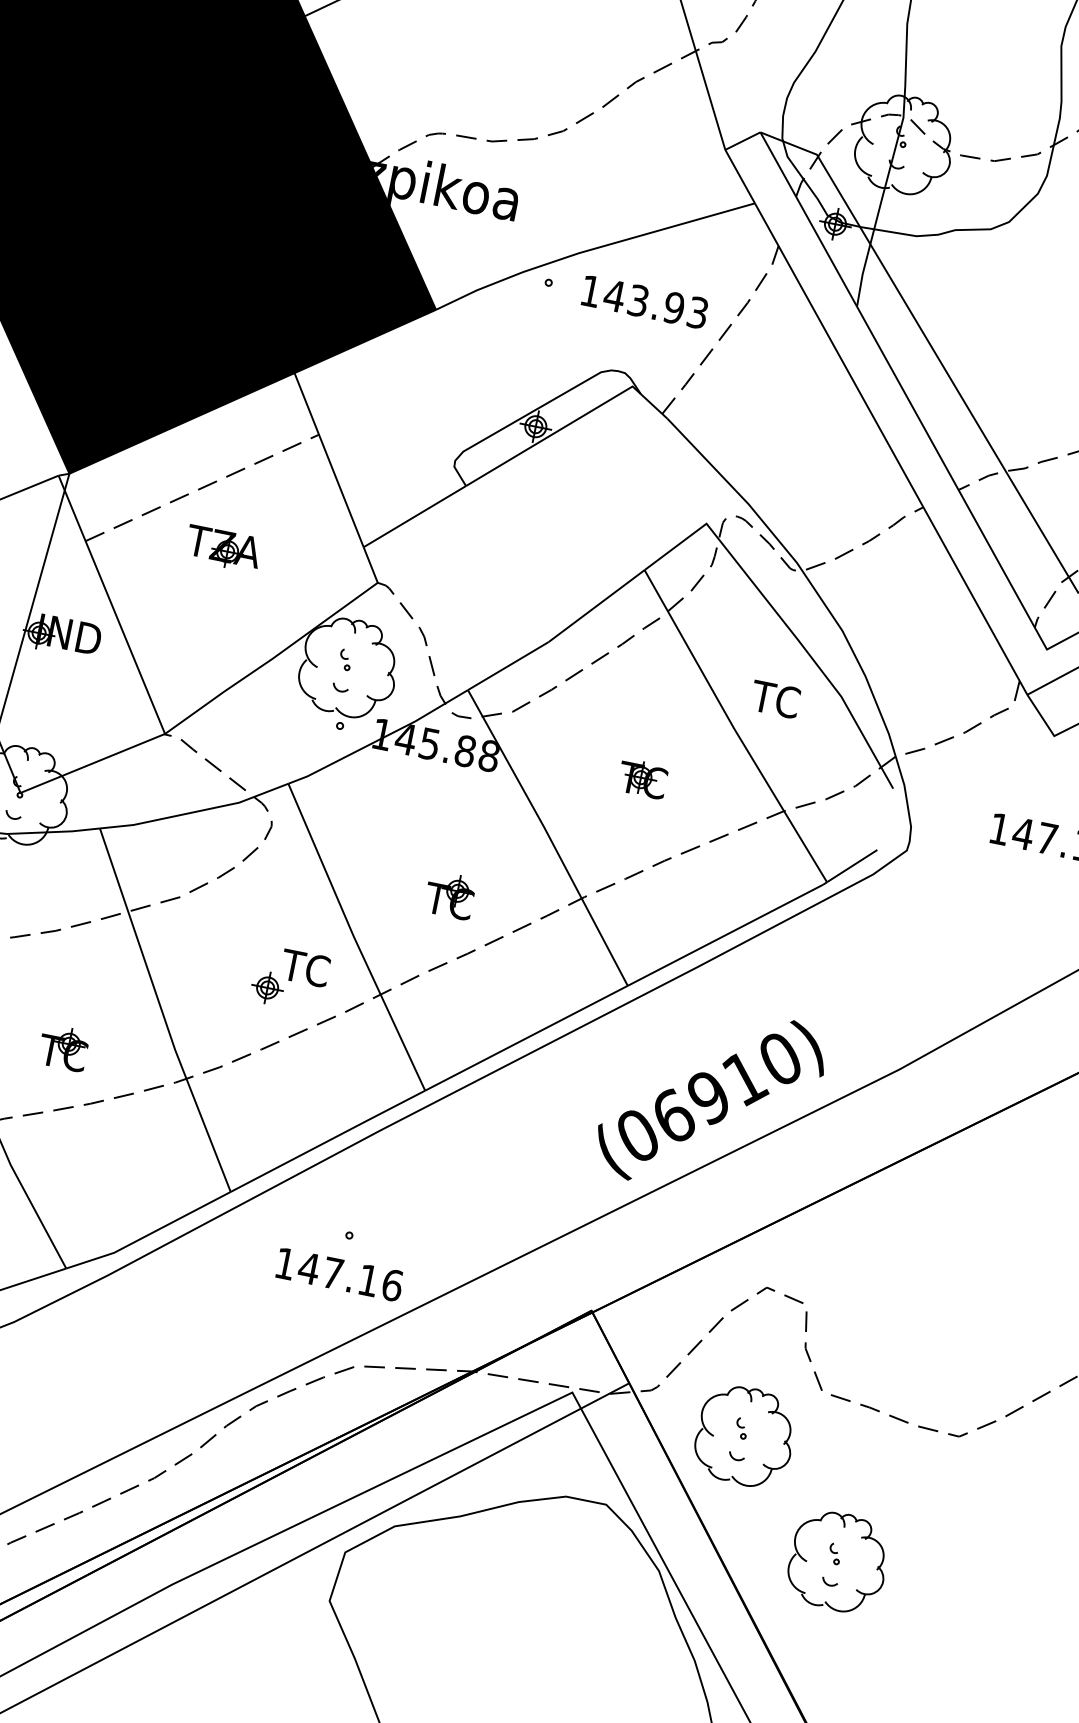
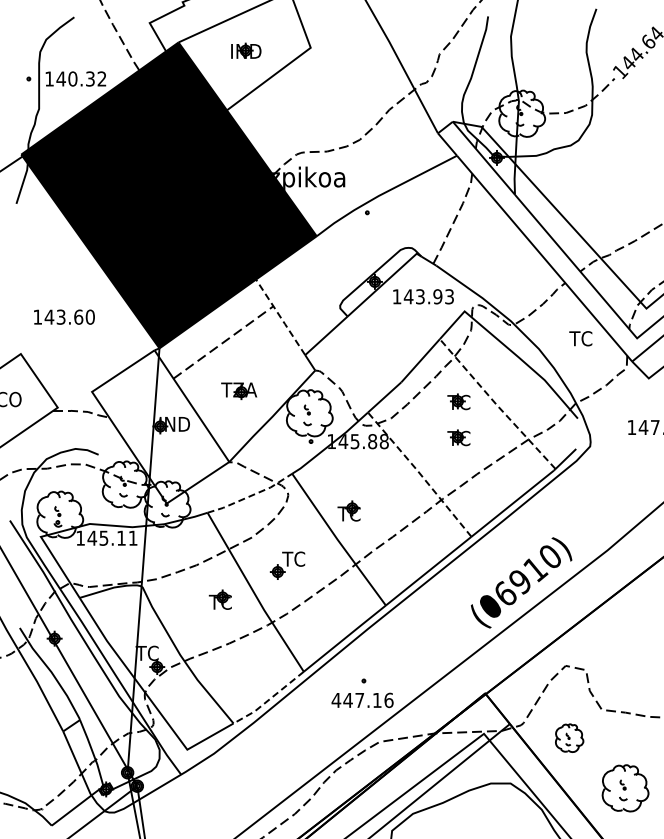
text: (644, 301) -> (423, 296), moved
line: (328, 460) -> (280, 317), solid -> dashed
part: (223, 549) -> (239, 391), moved
text: (774, 698) -> (580, 338), moved
part: (656, 704) -> (458, 401), added
line: (734, 728) -> (497, 405), solid -> dashed
line: (196, 811) -> (251, 495), solid -> dashed
line: (549, 835) -> (420, 473), solid -> dashed
part: (449, 894) -> (348, 510), moved
part: (290, 978) -> (287, 565), moved
part: (61, 1047) -> (219, 599), moved
line: (149, 1234) -> (269, 699), solid -> dashed
text: (285, 1263) -> (336, 700), 147.16 -> 447.16
part: (744, 1437) -> (569, 738), size x0.6

